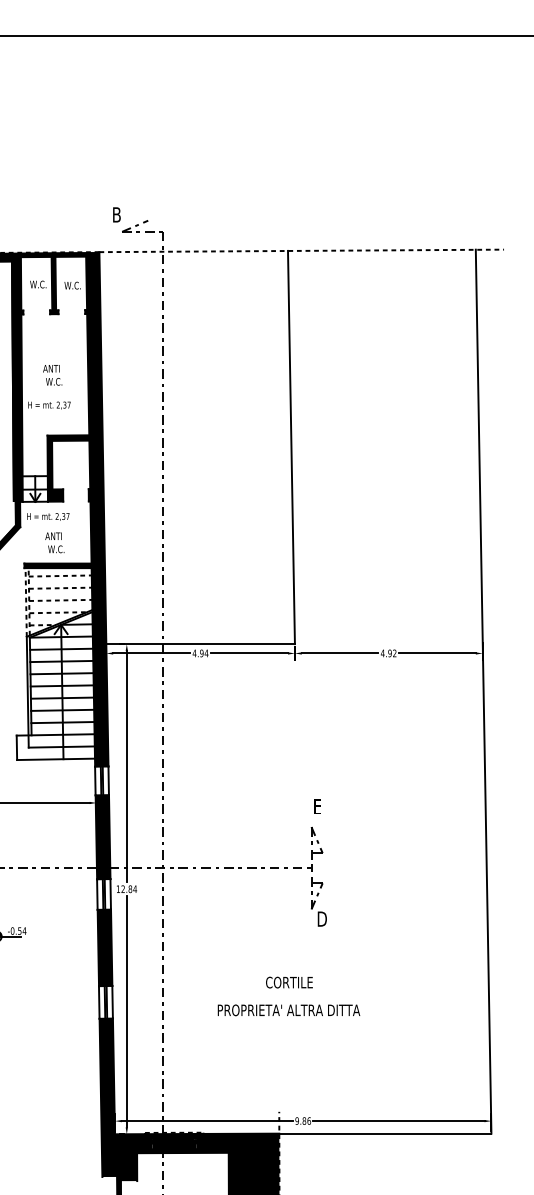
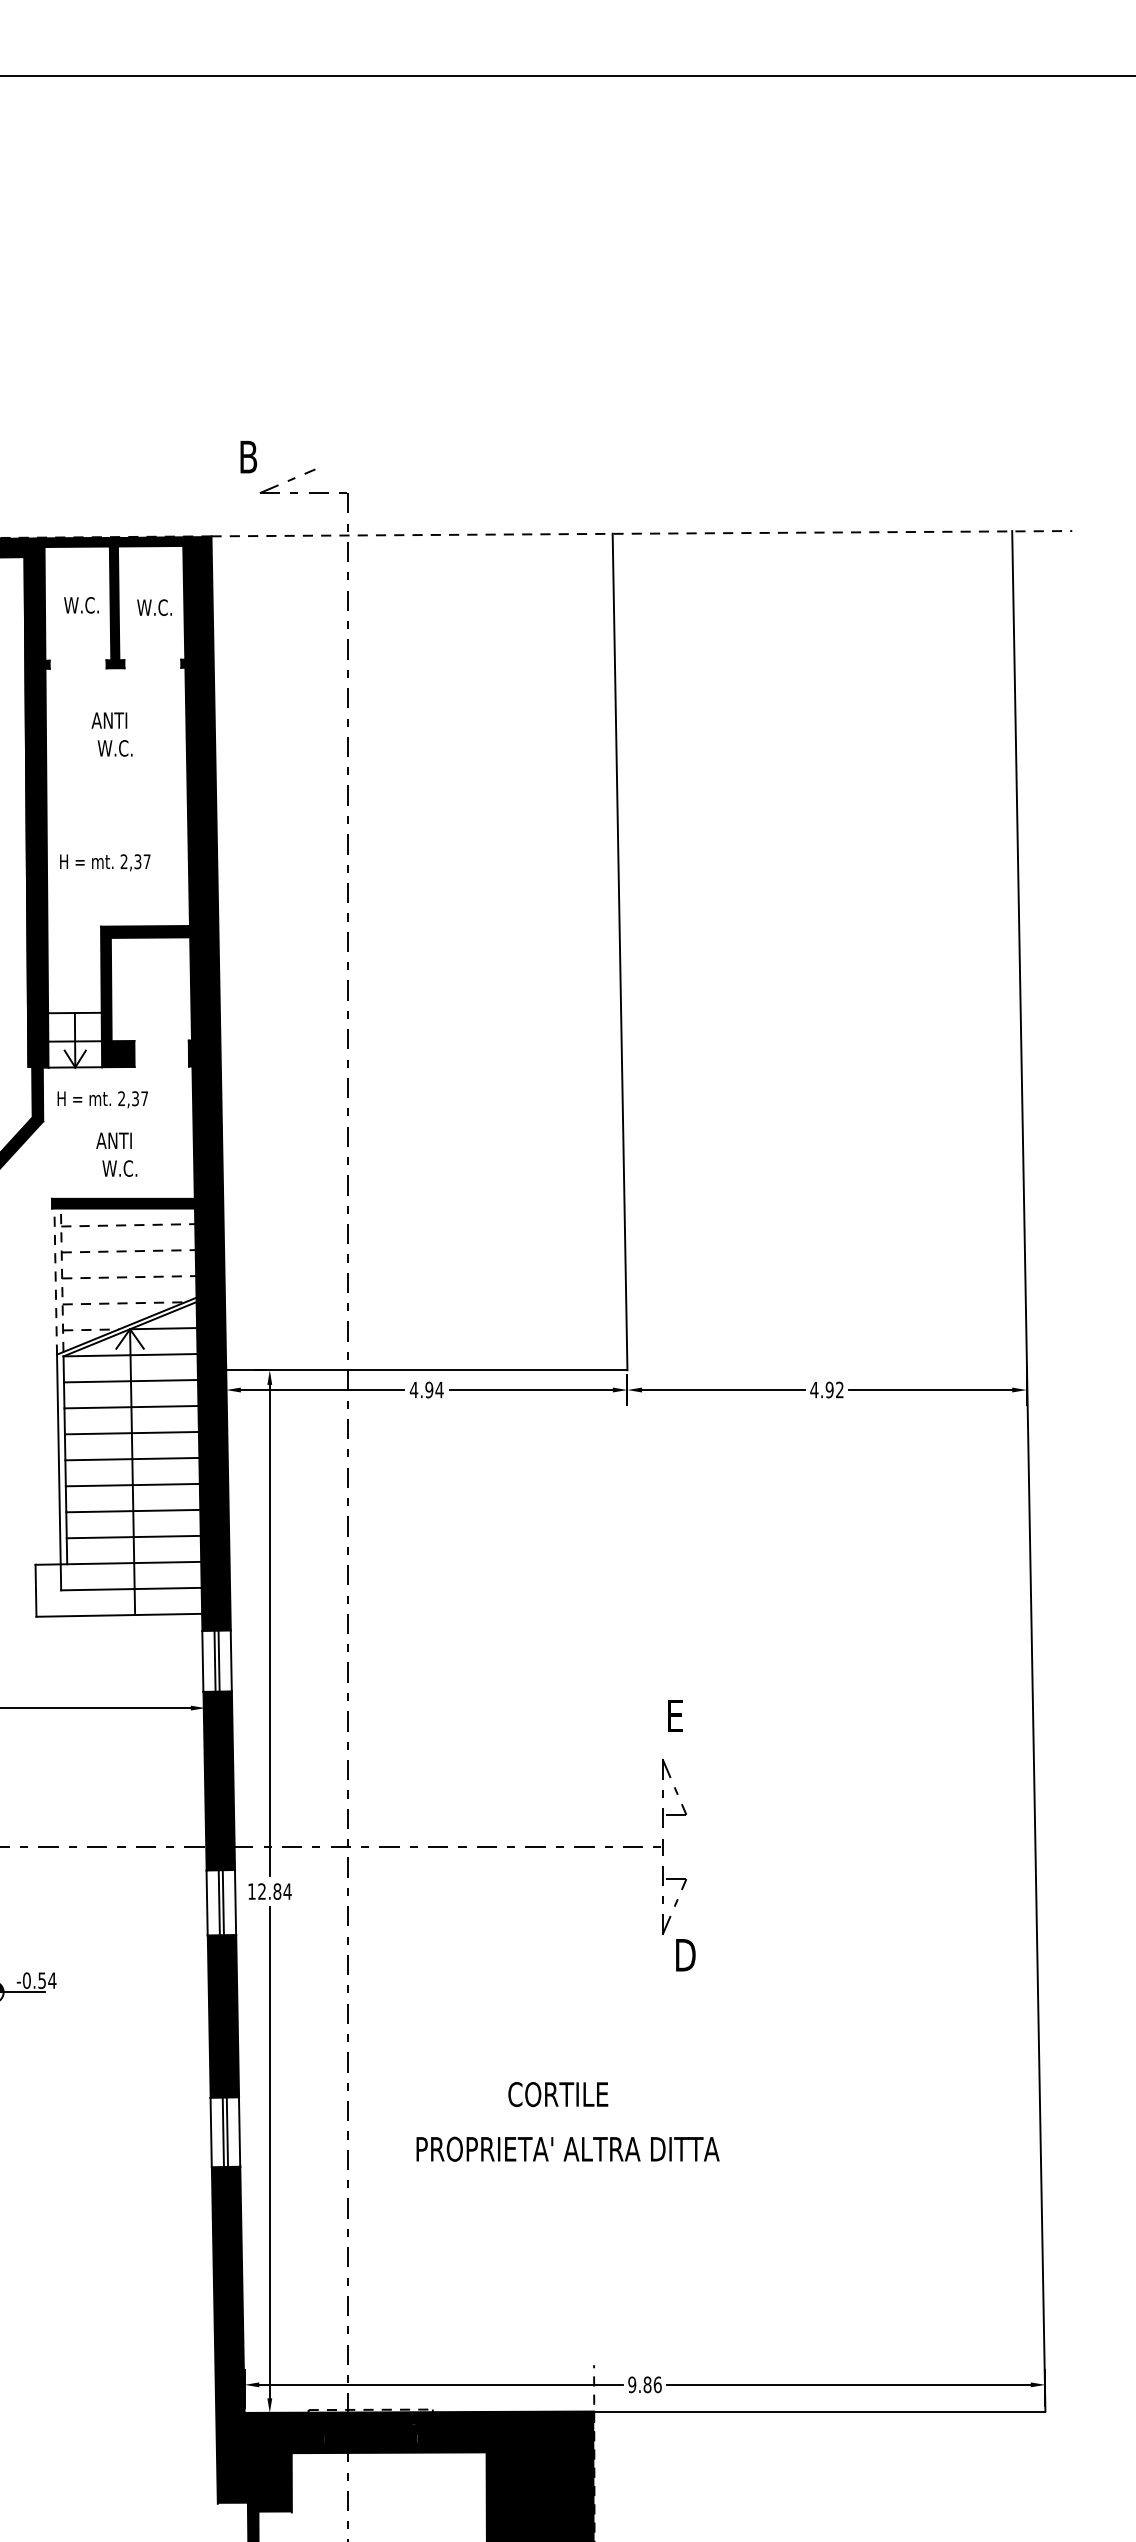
text: (52, 375) -> (111, 734), moved
text: (289, 982) -> (558, 2094), moved
text: (288, 1010) -> (566, 2149), moved

